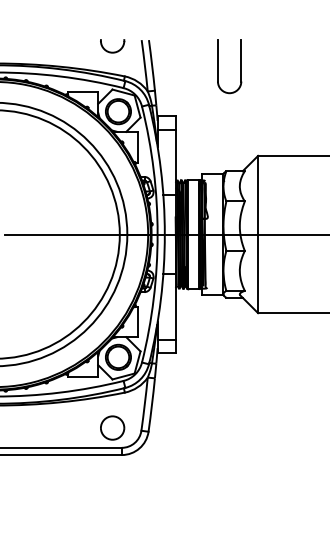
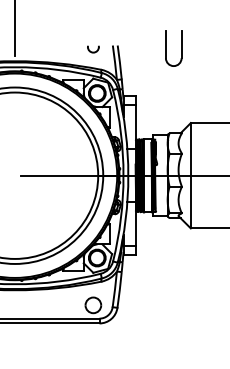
part: (112, 46) -> (93, 49), size x0.7
part: (218, 66) -> (166, 48), moved

